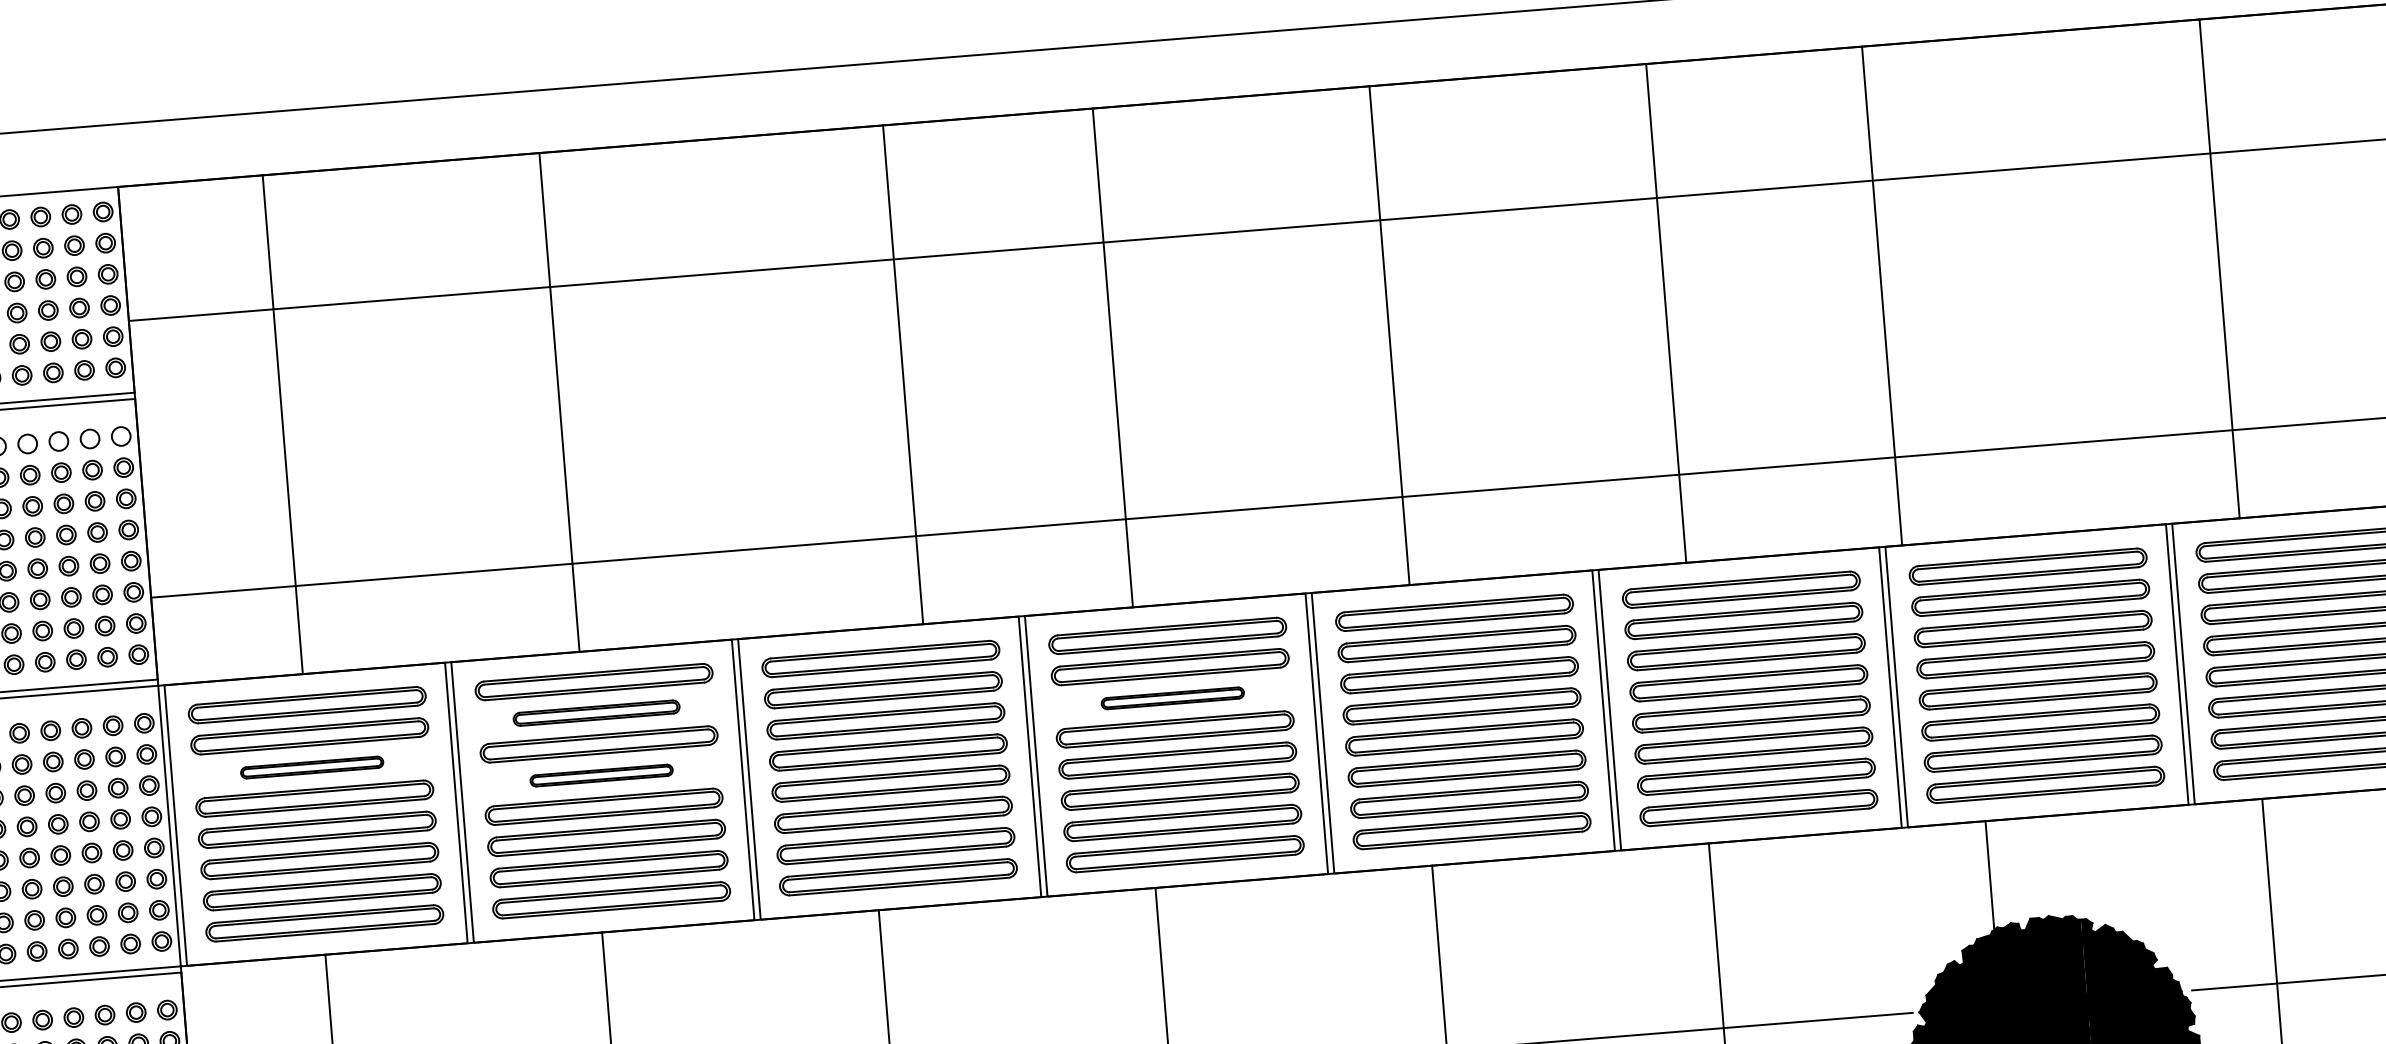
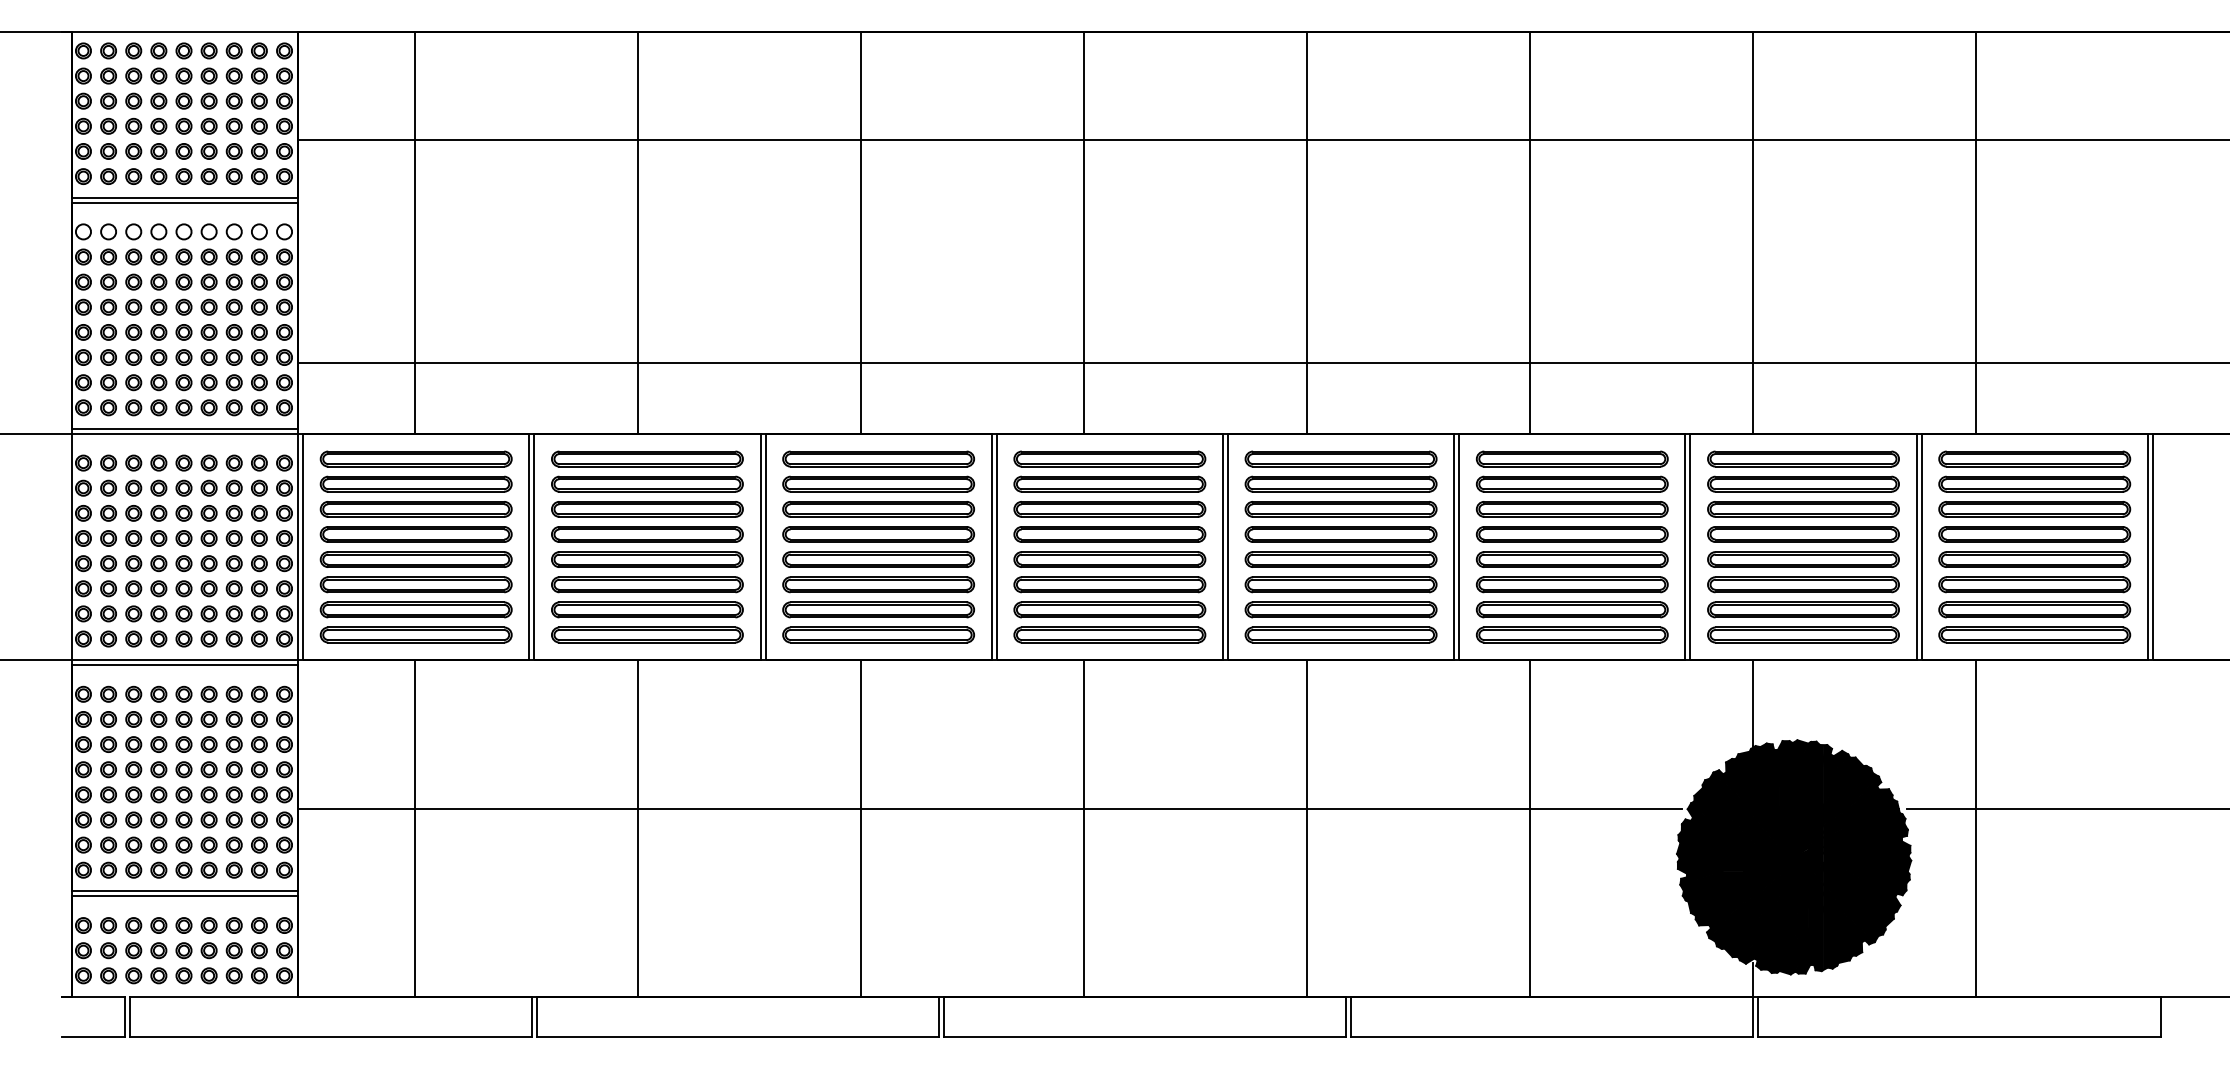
line: (1881, 295) -> (1752, 232), moved
line: (902, 374) -> (860, 232), moved
part: (1172, 698) -> (1109, 509), size x1.67
part: (596, 712) -> (647, 483), size x1.43
part: (311, 767) -> (415, 509), size x1.67
part: (601, 775) -> (647, 534), size x1.67

